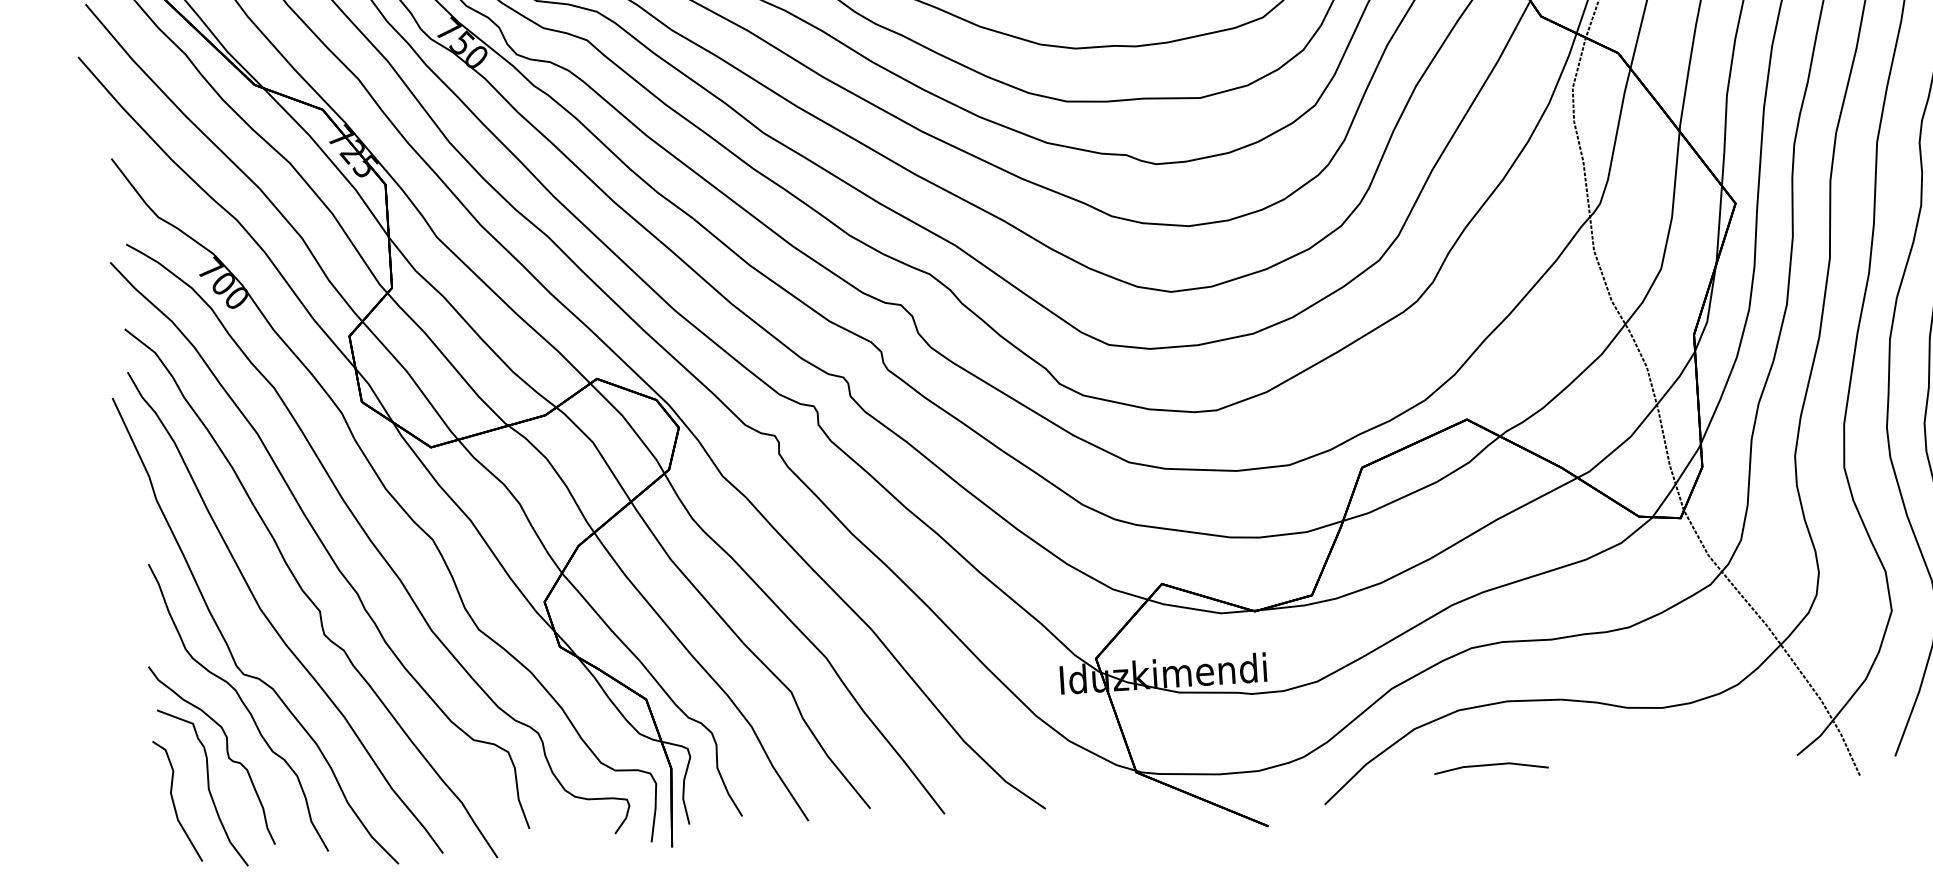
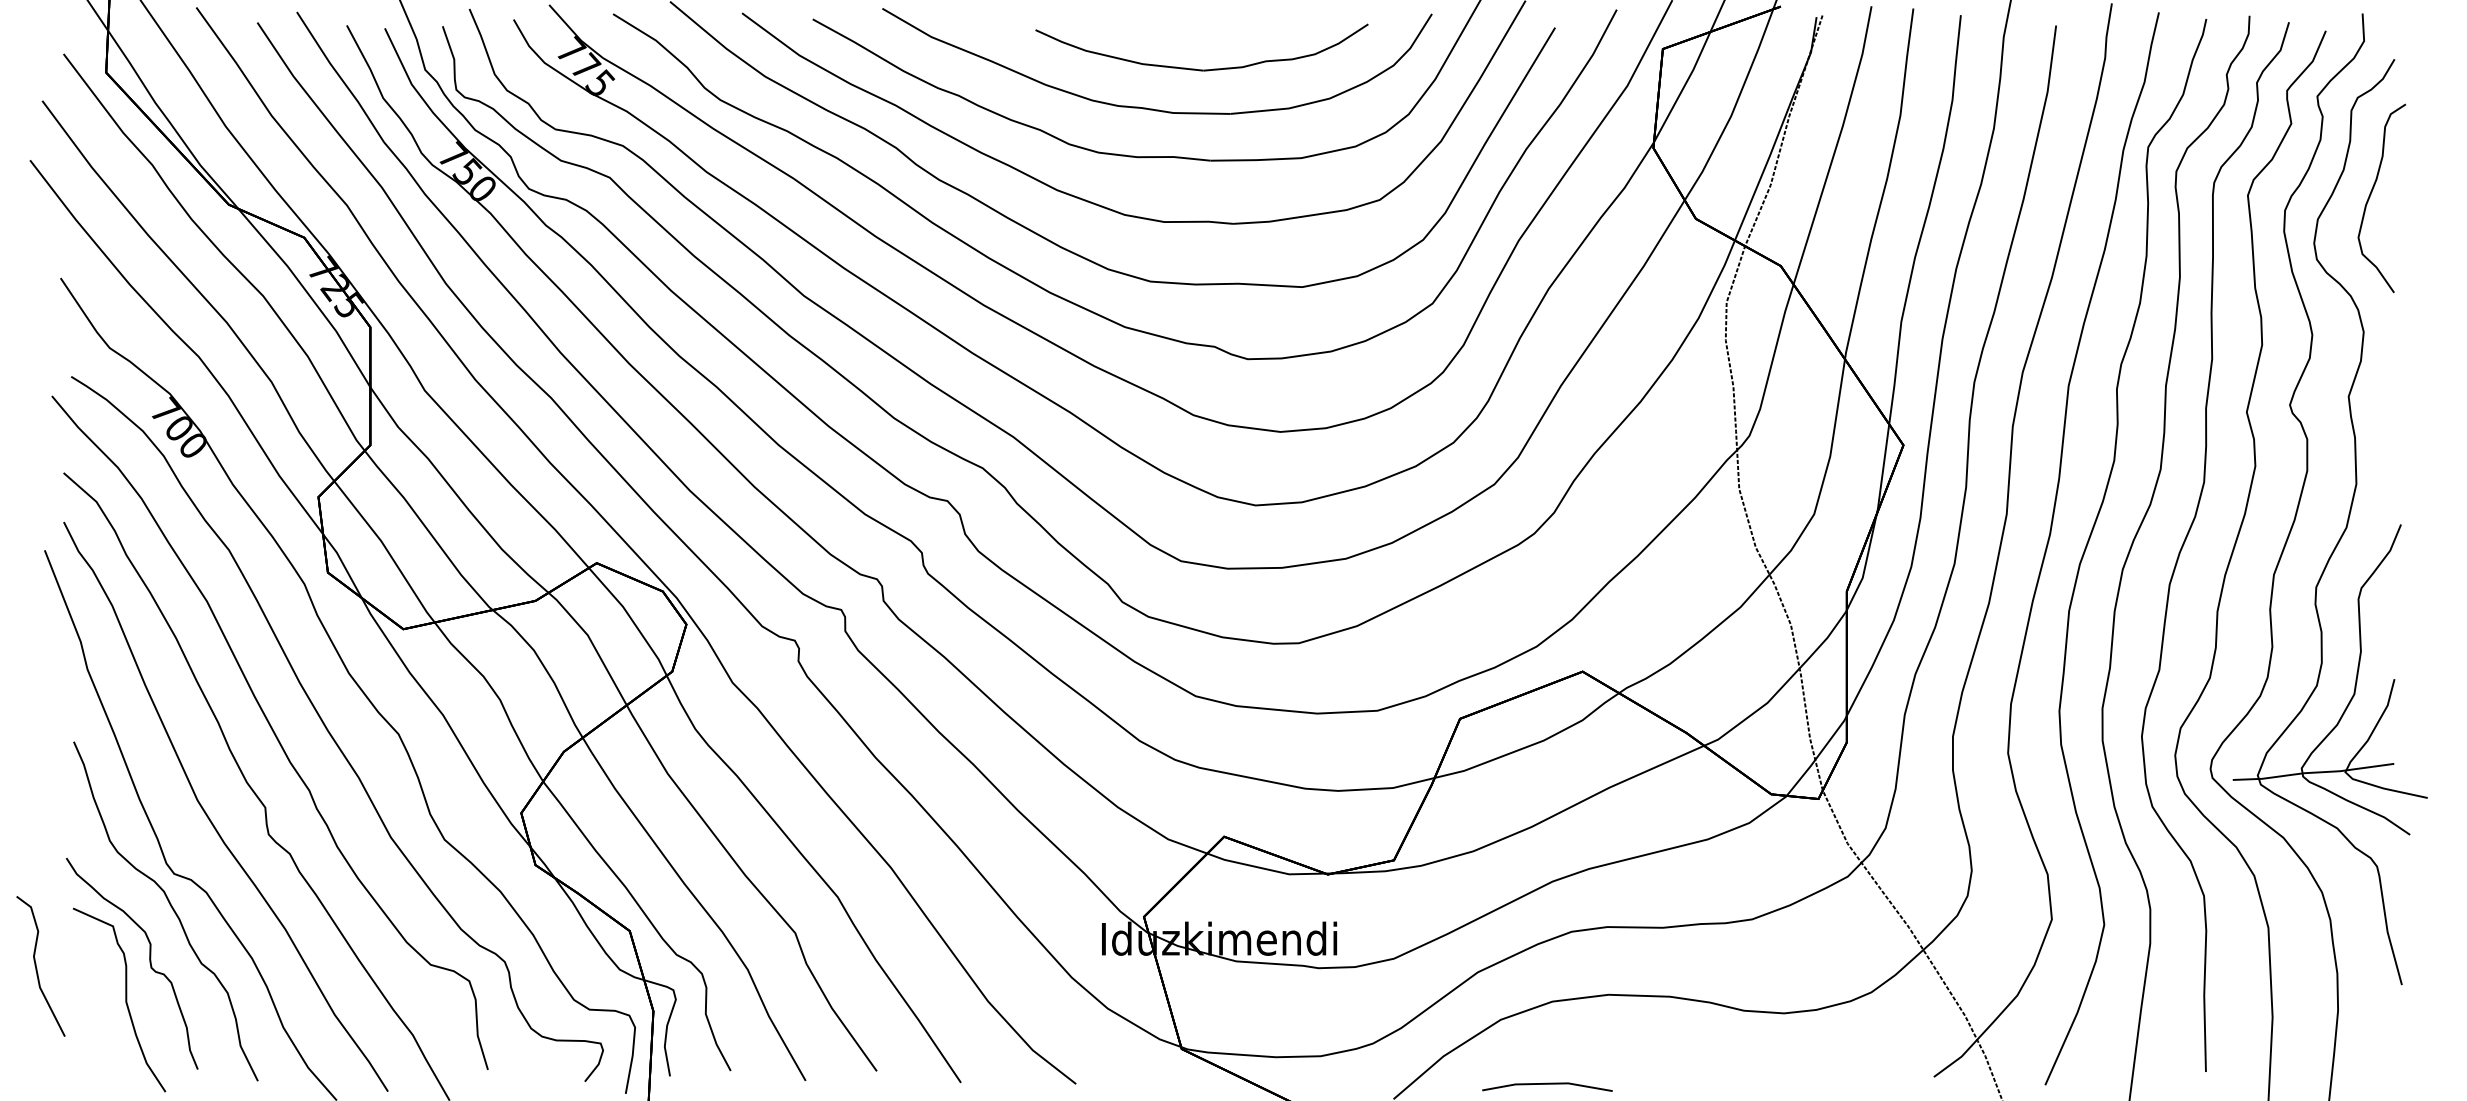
line: (1491, 765) -> (1547, 1084), moved
part: (177, 801) -> (40, 966), moved

